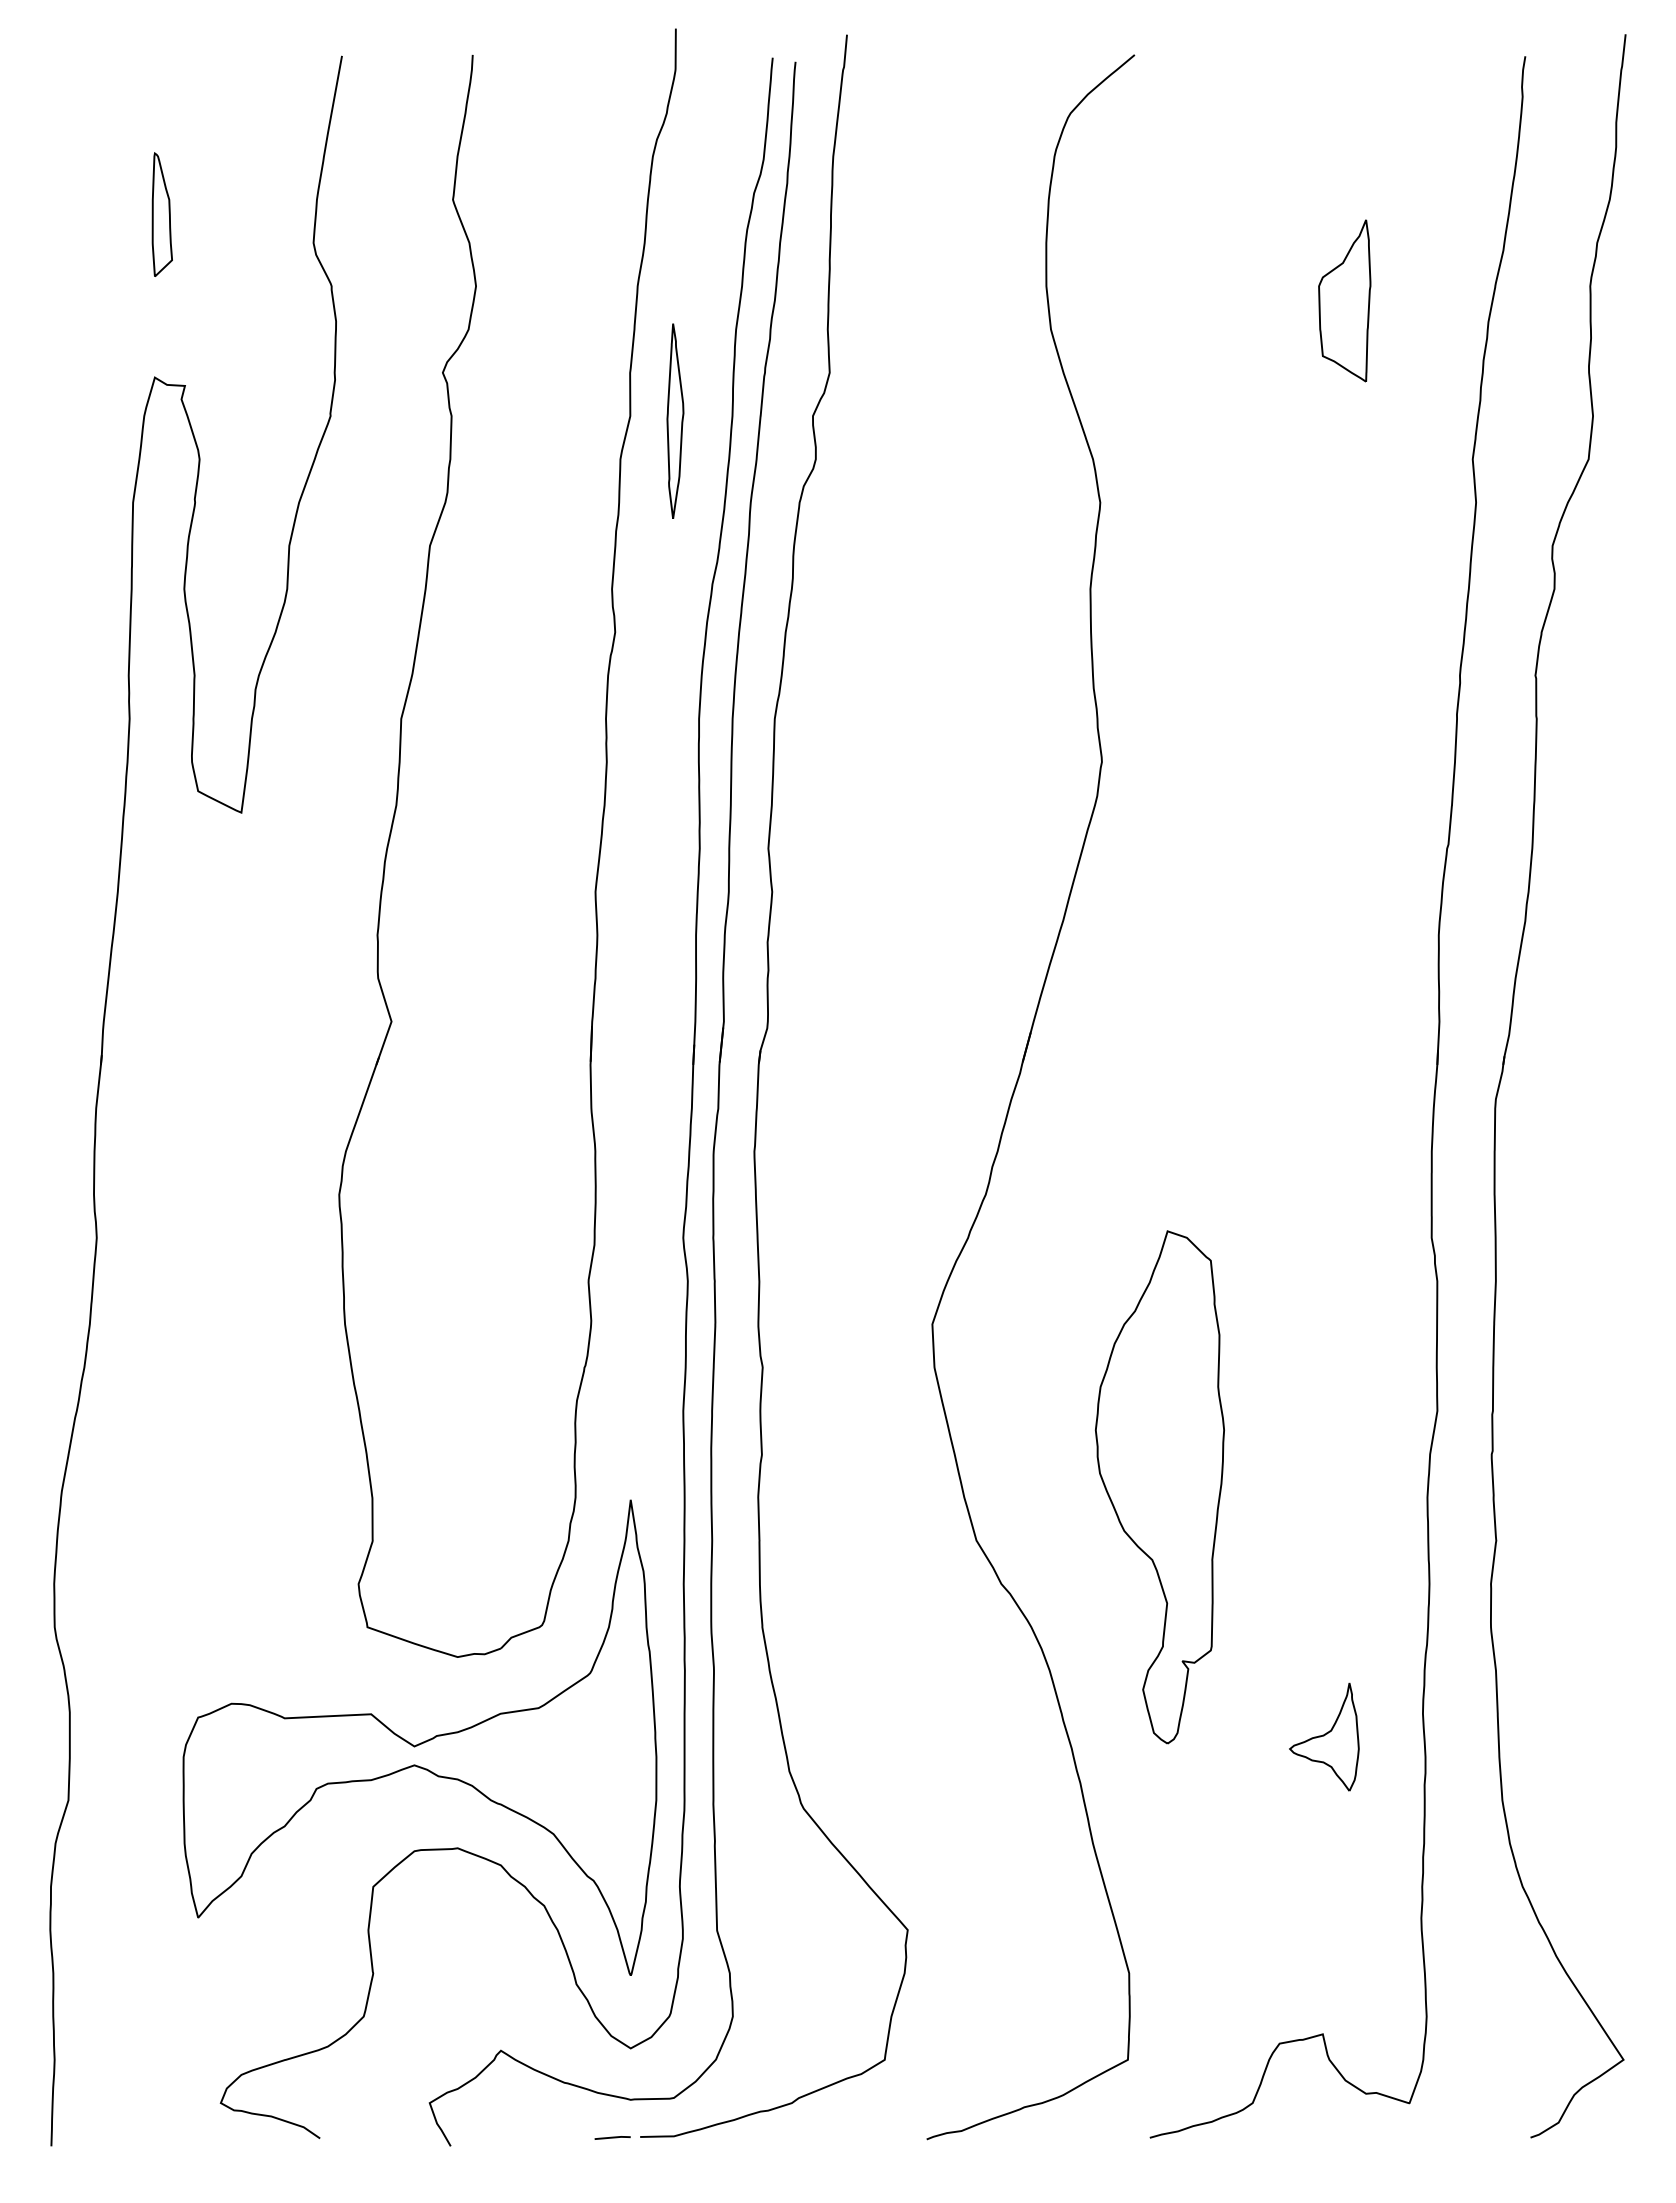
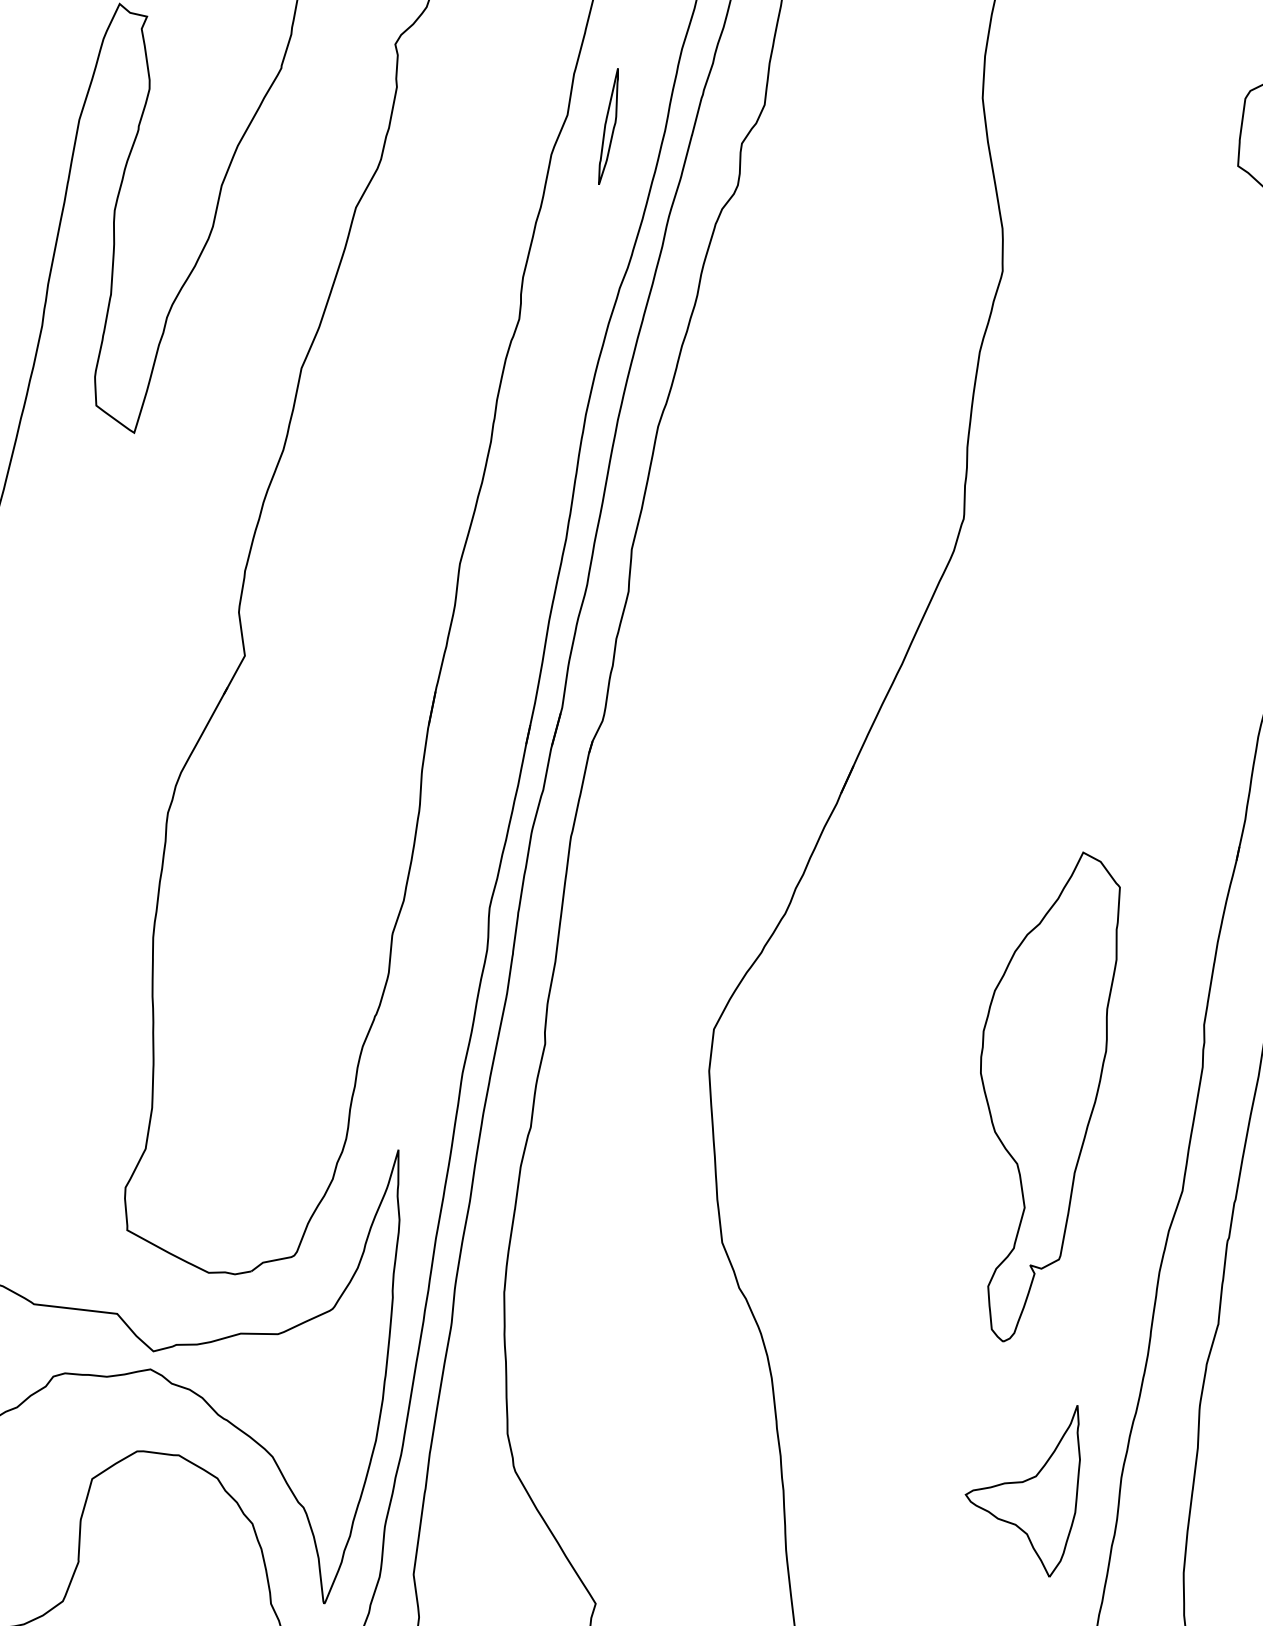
part: (675, 420) -> (610, 126), size x0.62
part: (1159, 1487) -> (1035, 1095), moved
part: (1324, 1736) -> (1023, 1484), size x1.67

